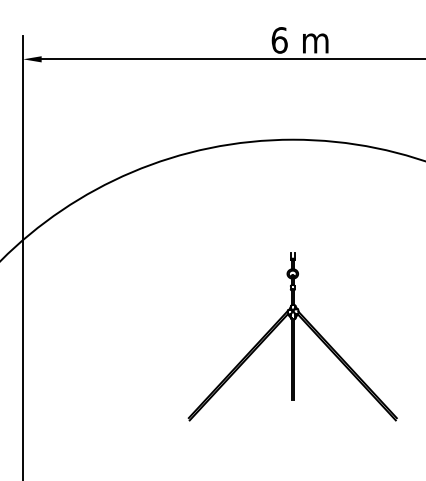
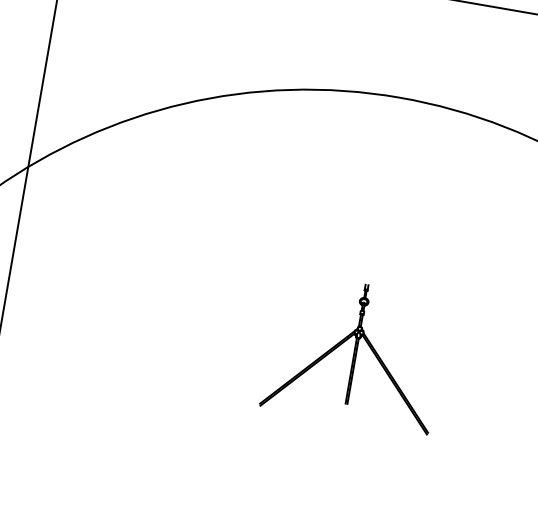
part: (293, 337) -> (355, 353), size x0.62

